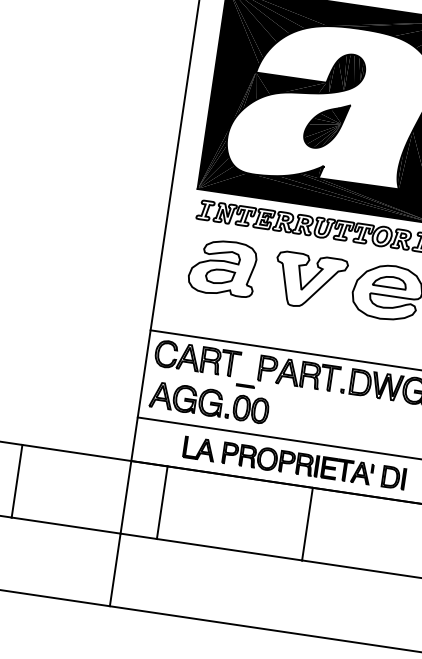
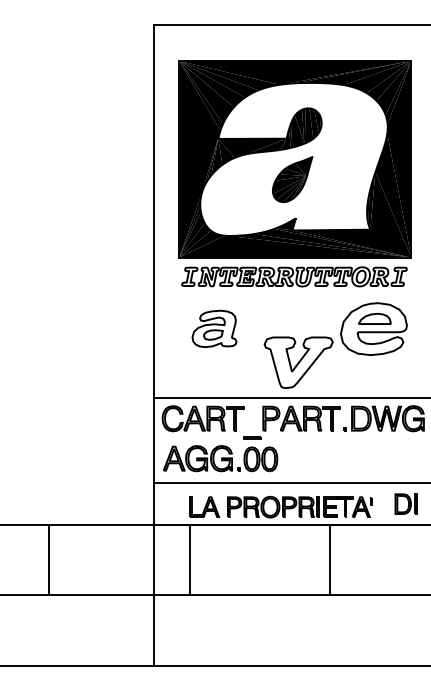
part: (223, 267) -> (214, 328), size x0.7
part: (309, 281) -> (298, 362), moved
part: (277, 460) -> (280, 506), moved

